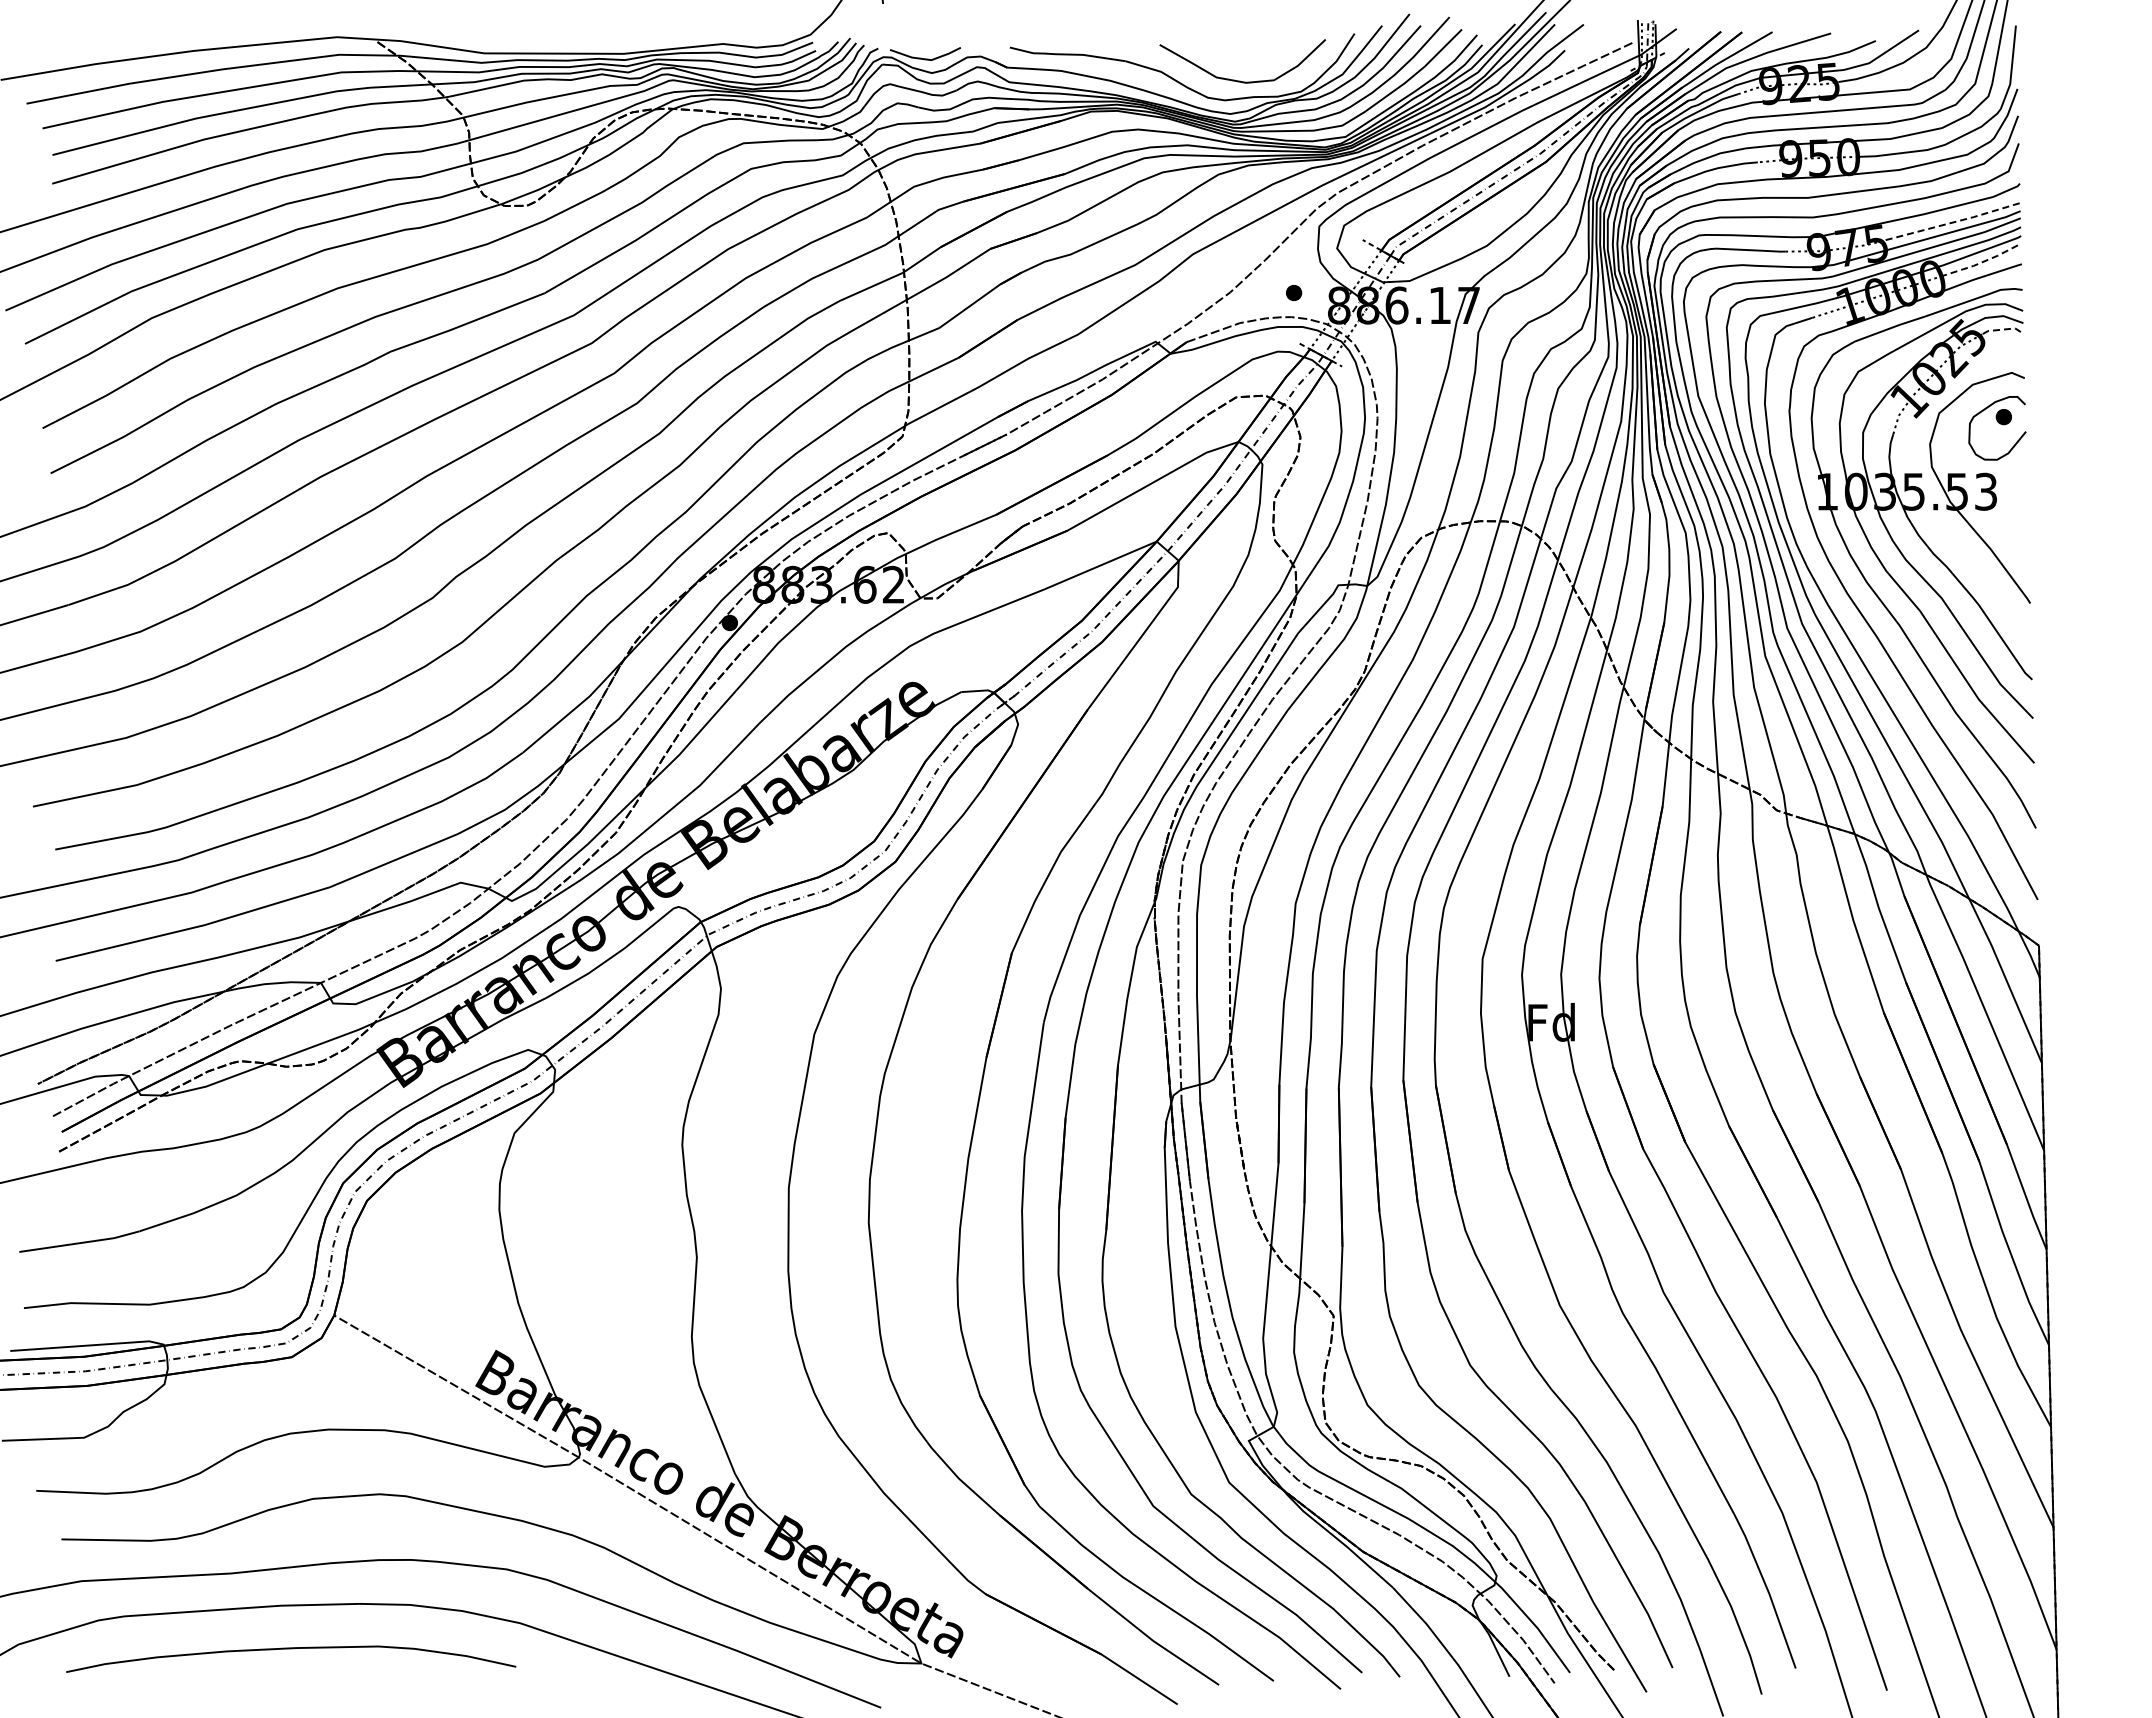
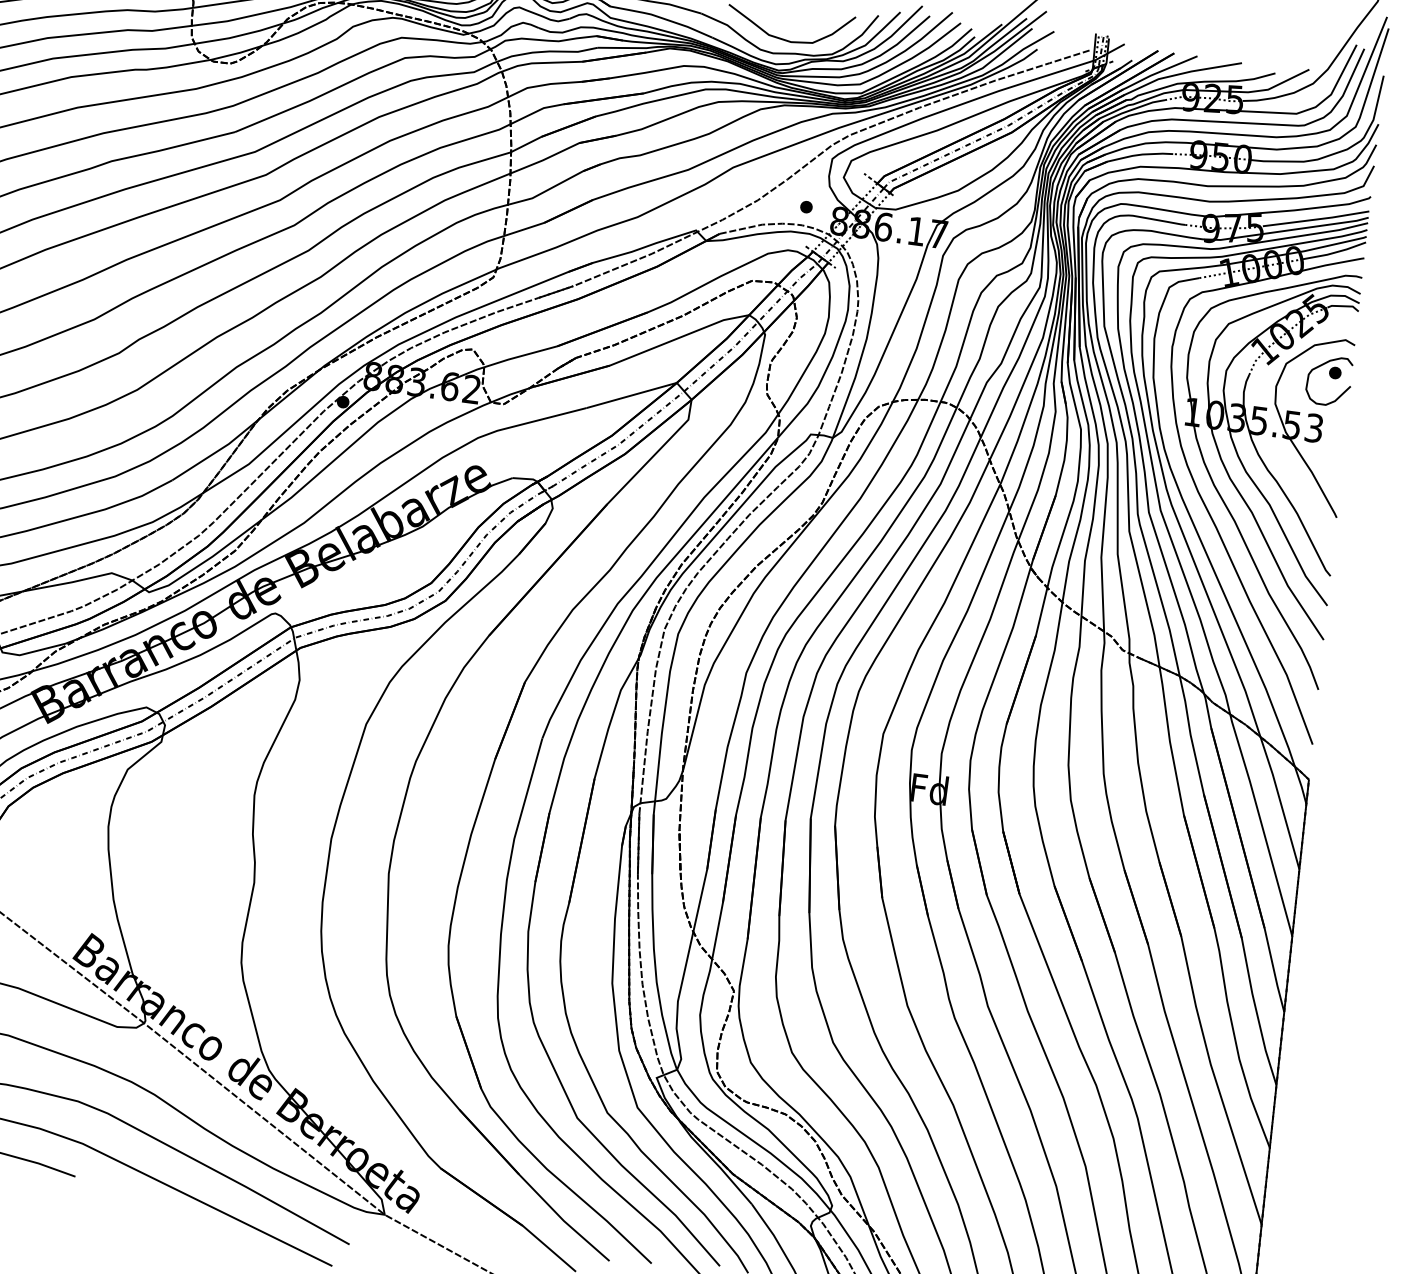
line: (1953, 222) -> (1316, 219), dashed -> solid
line: (1981, 262) -> (1333, 252), dashed -> solid
line: (2004, 329) -> (1344, 306), dashed -> solid

